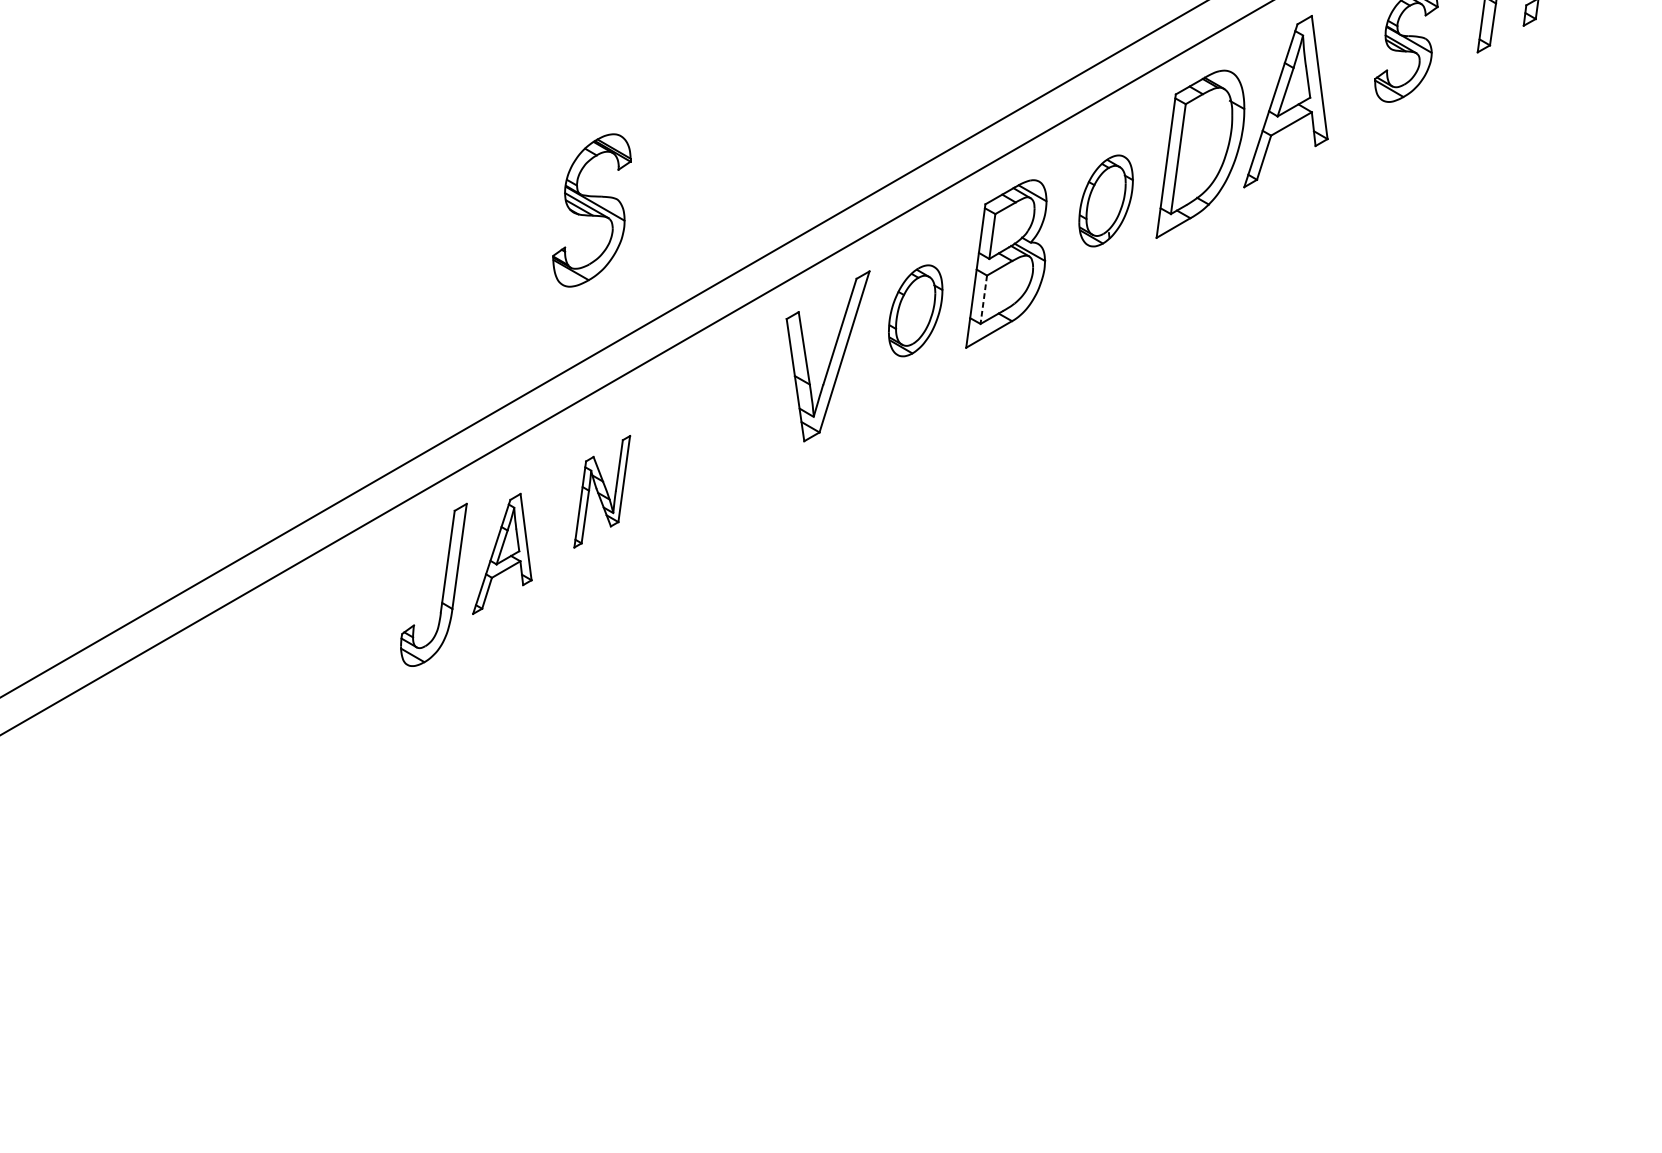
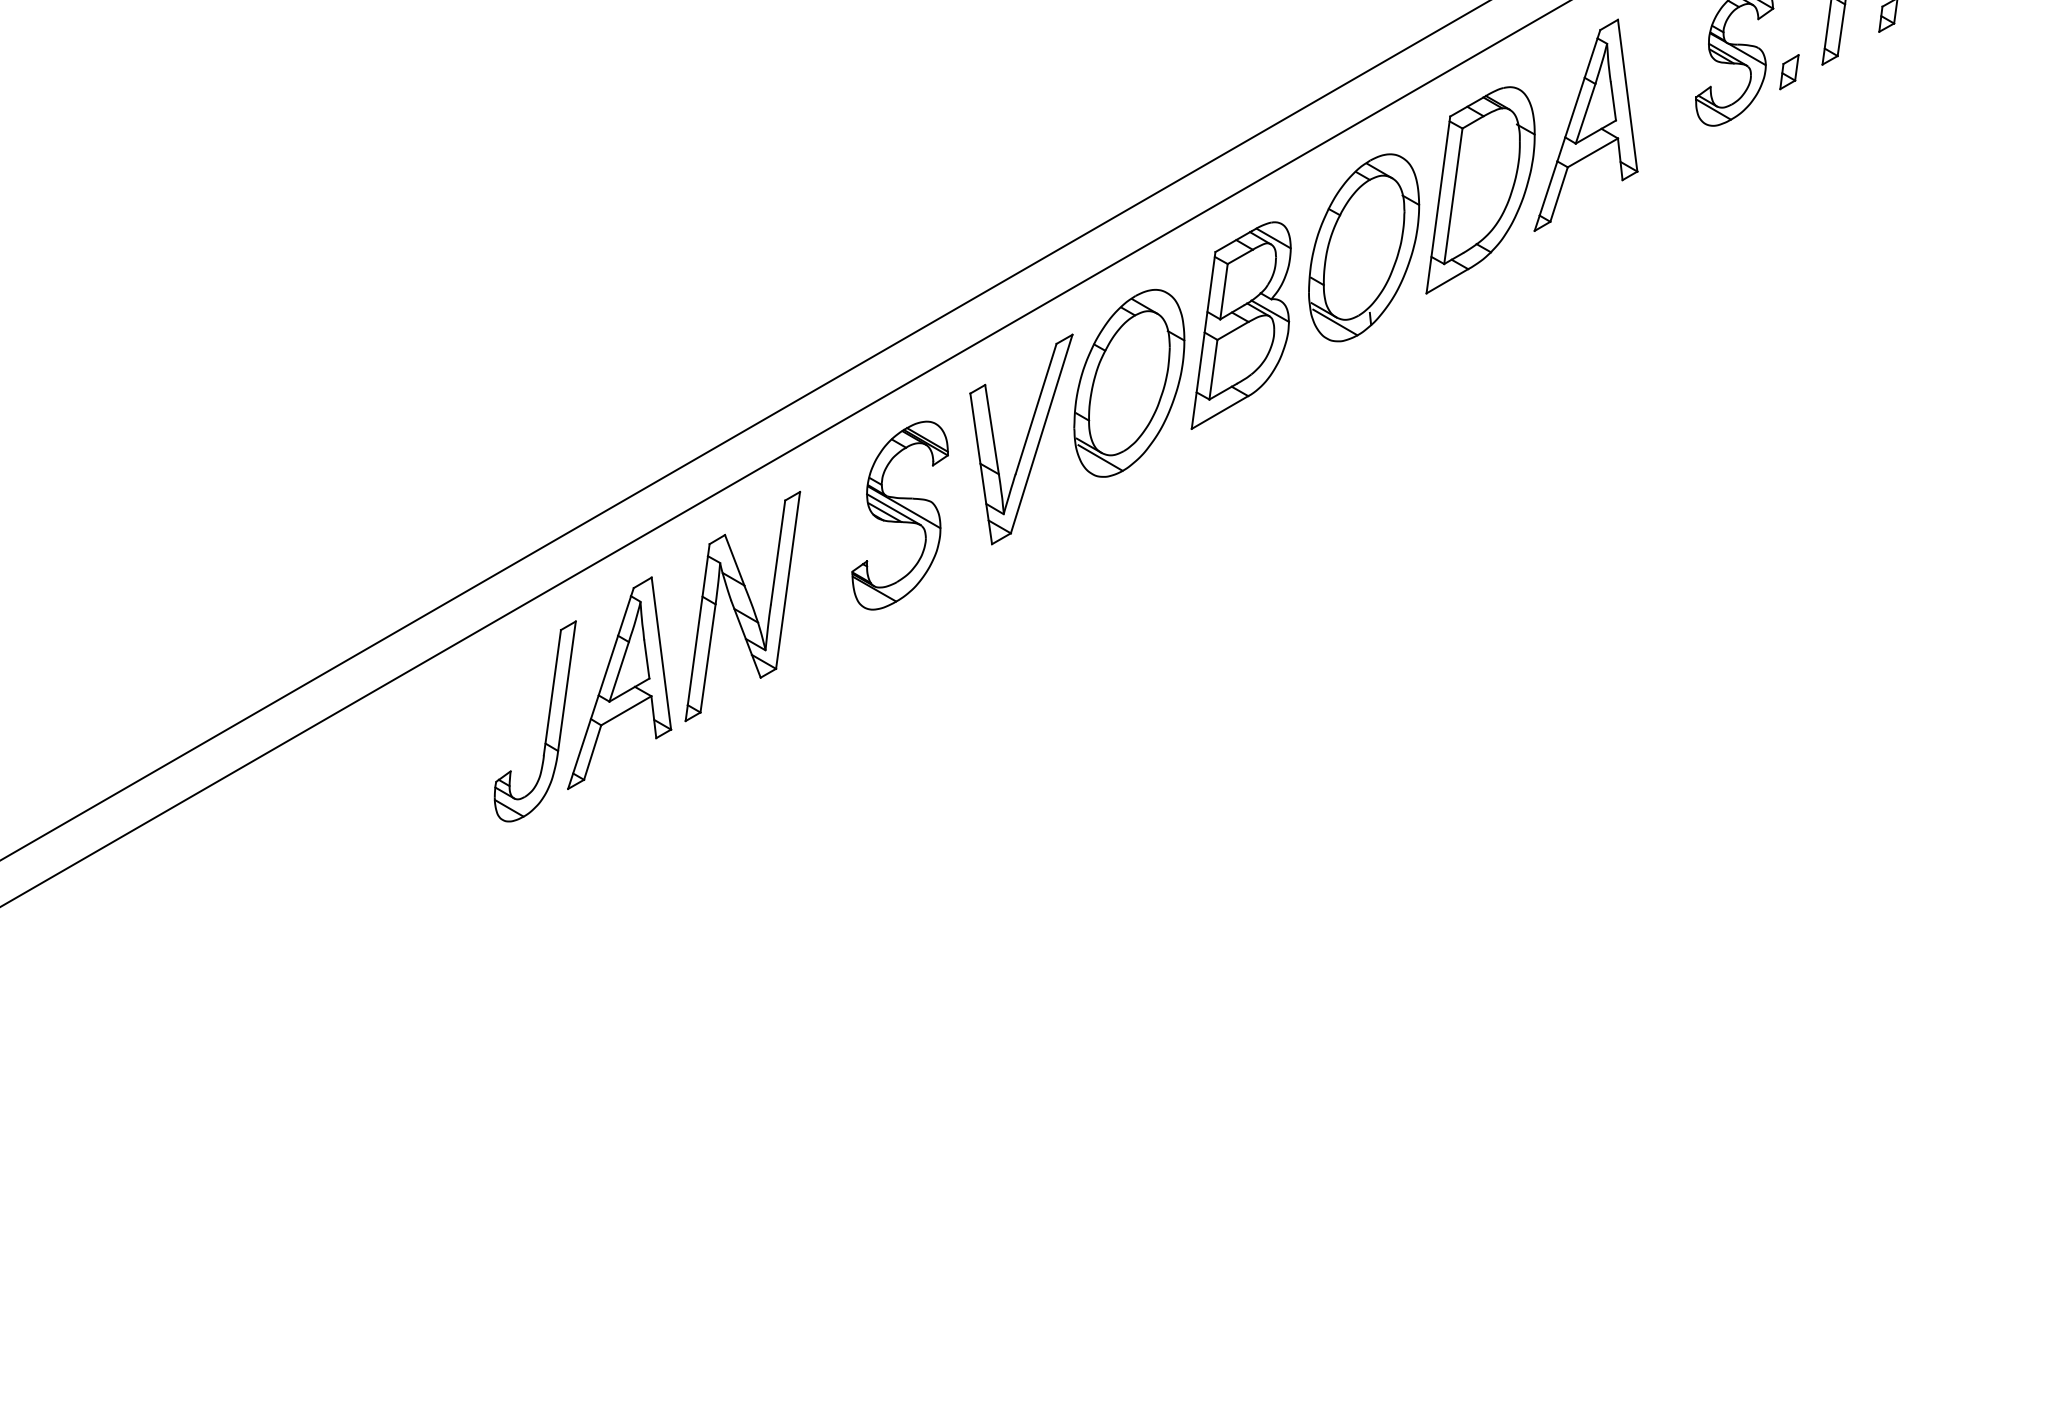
part: (1450, 58) -> (1789, 72), added
part: (1106, 200) -> (1364, 247), size x1.67
part: (591, 210) -> (899, 515), moved
line: (983, 300) -> (1213, 370), dashed -> solid
part: (915, 310) -> (1129, 383), size x1.67
part: (601, 491) -> (742, 606), size x1.67
part: (502, 553) -> (619, 682), size x1.43

